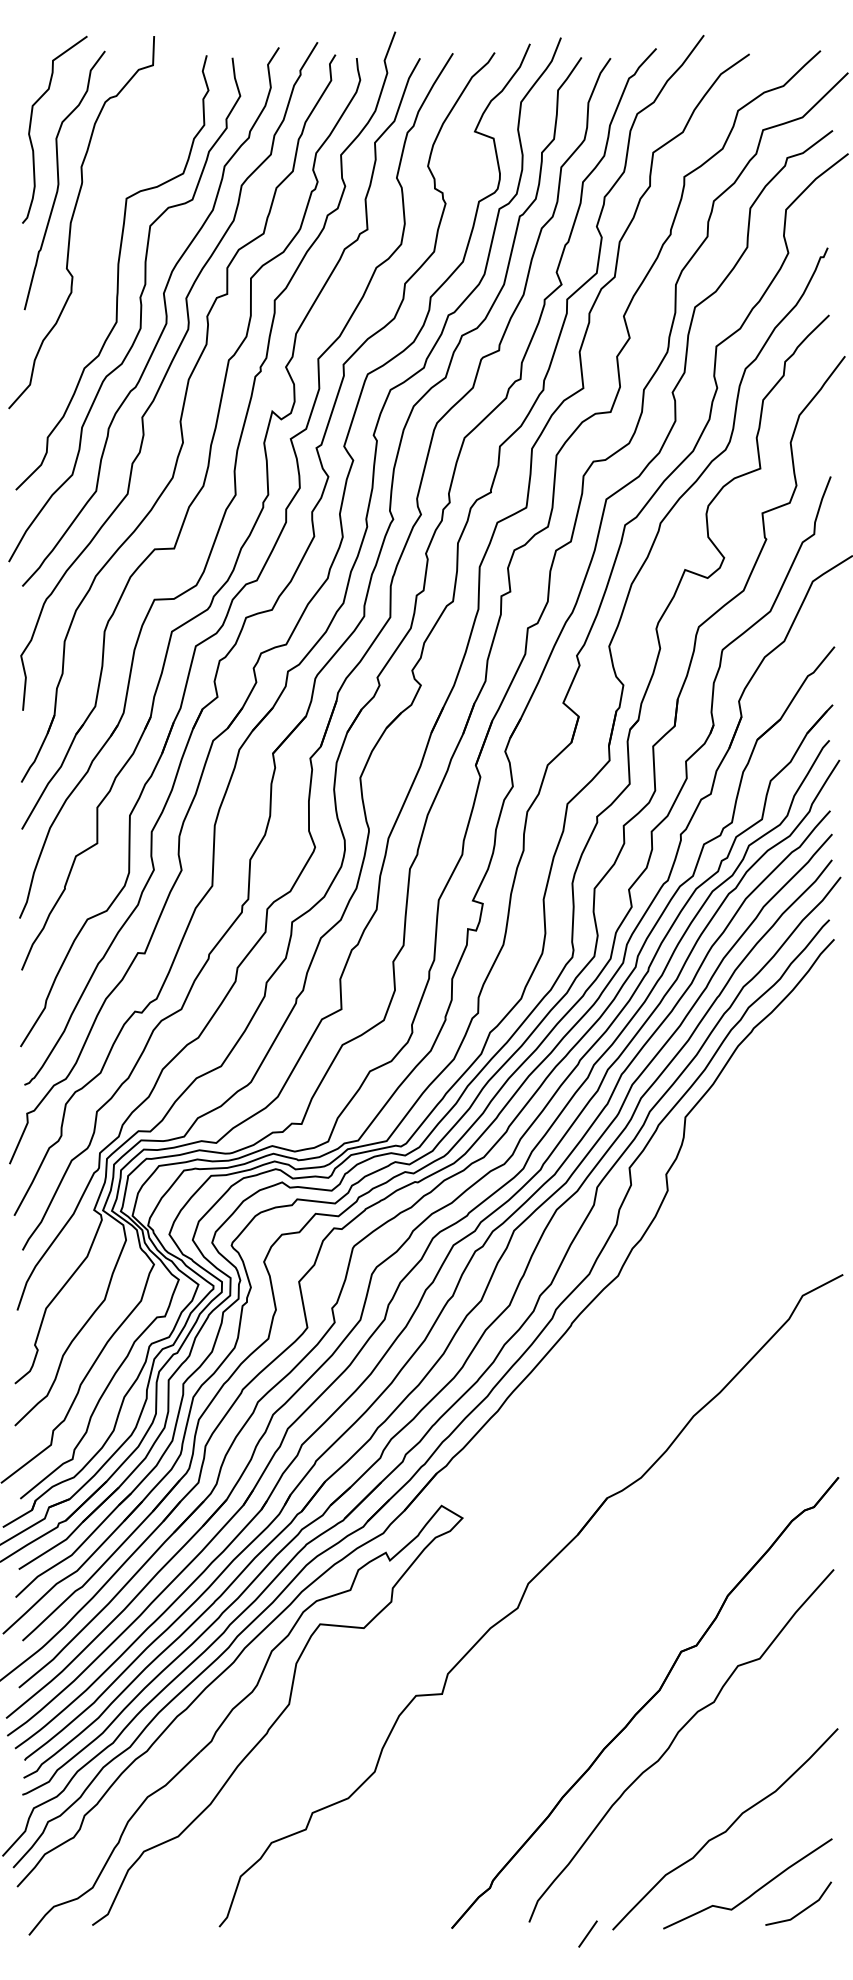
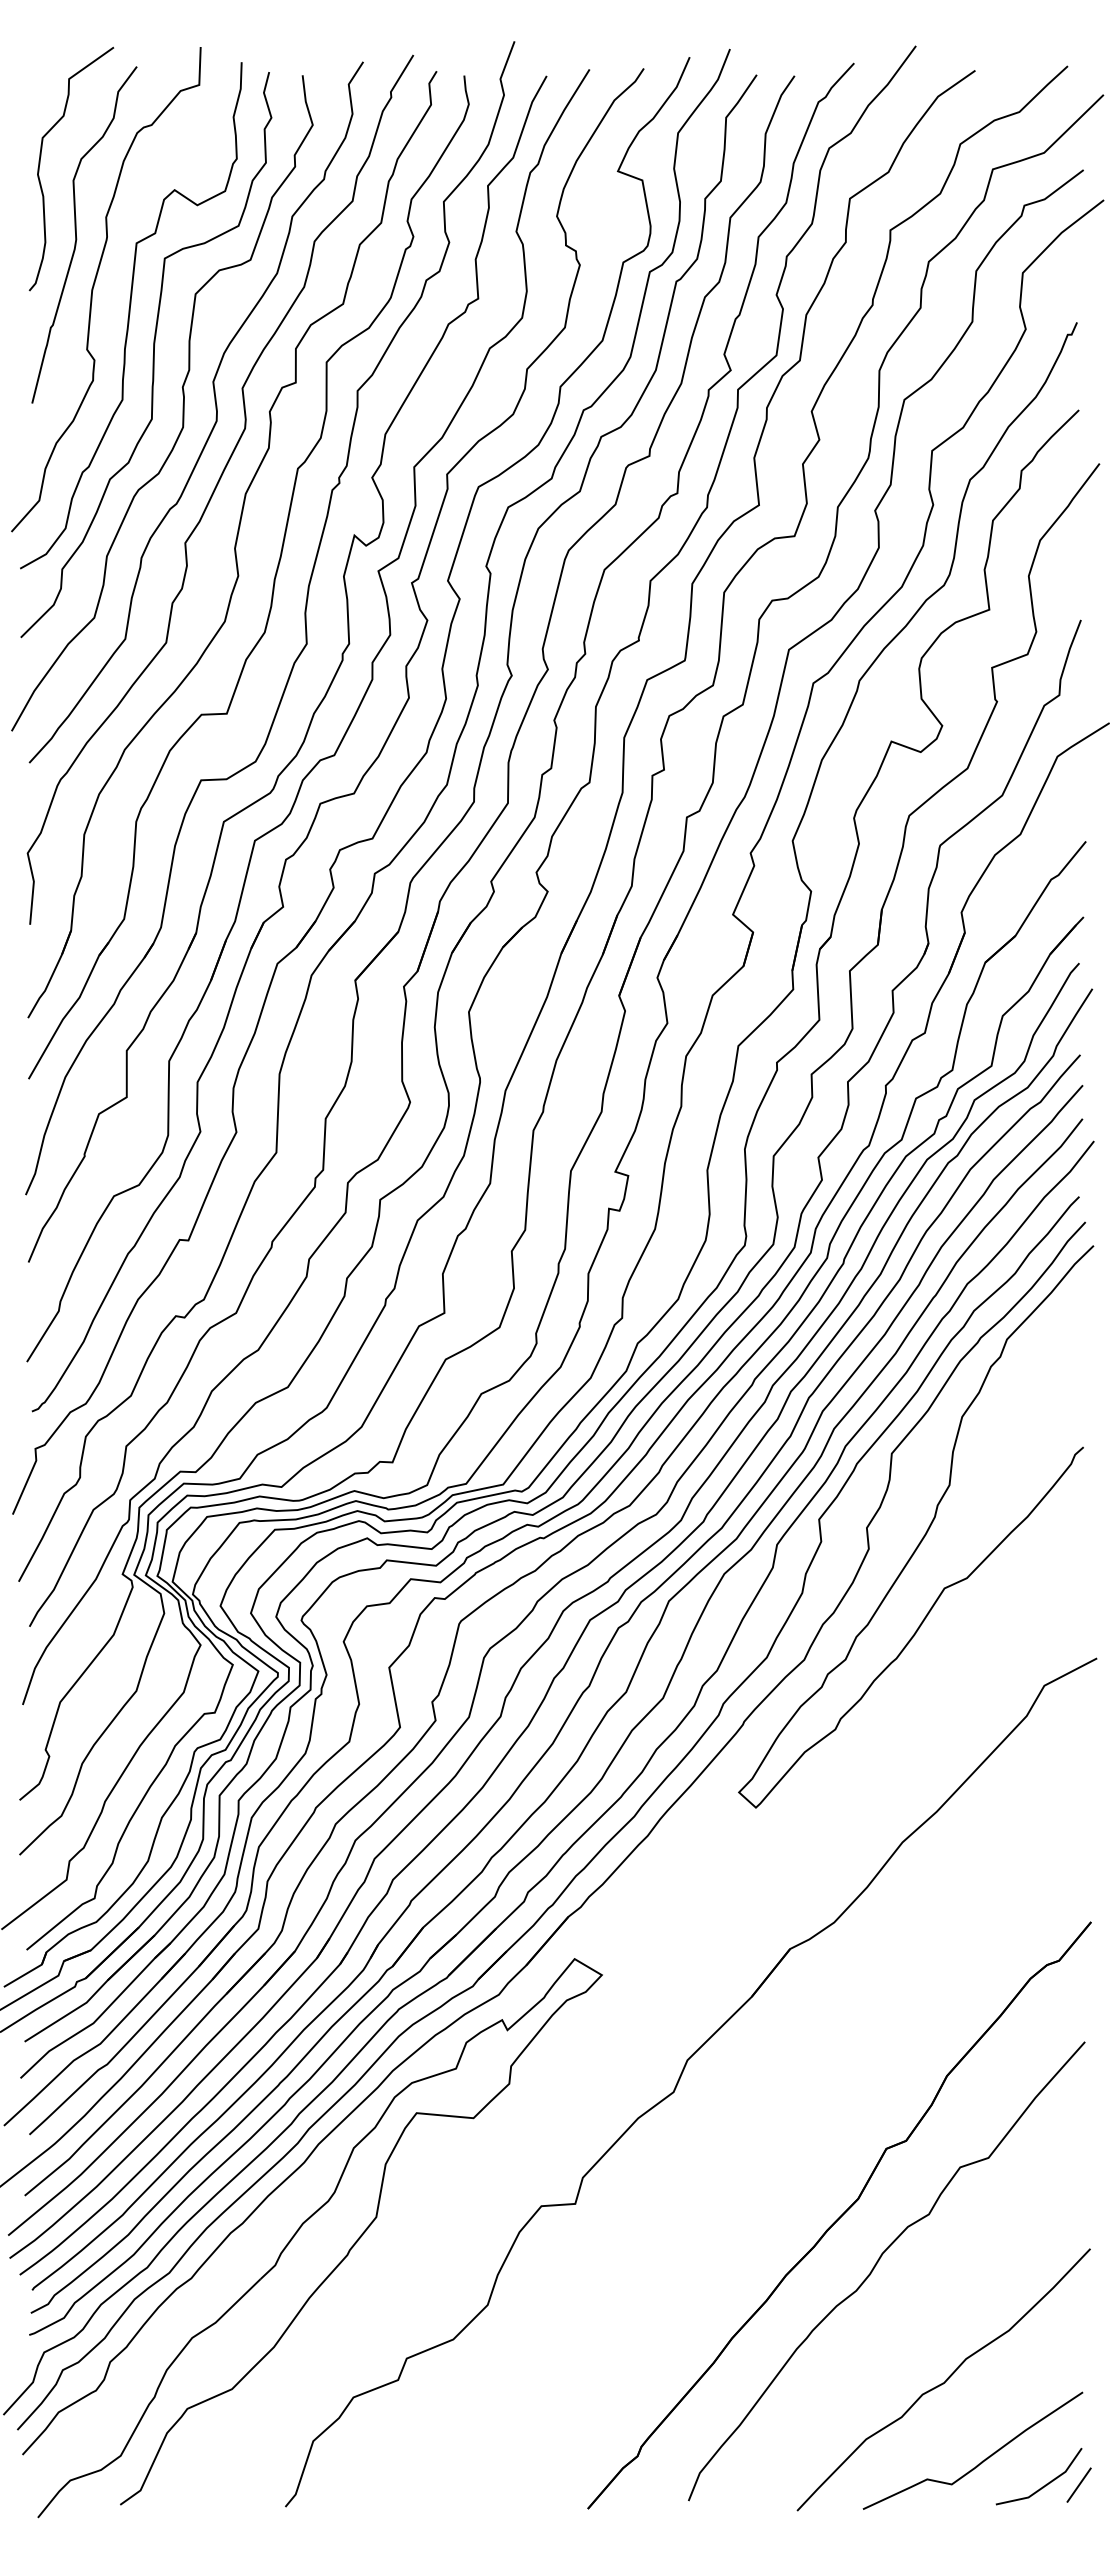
curve: (100, 241) -> (130, 314), added
curve: (712, 1176) -> (926, 1530), added
line: (587, 1933) -> (1078, 2484), moved

